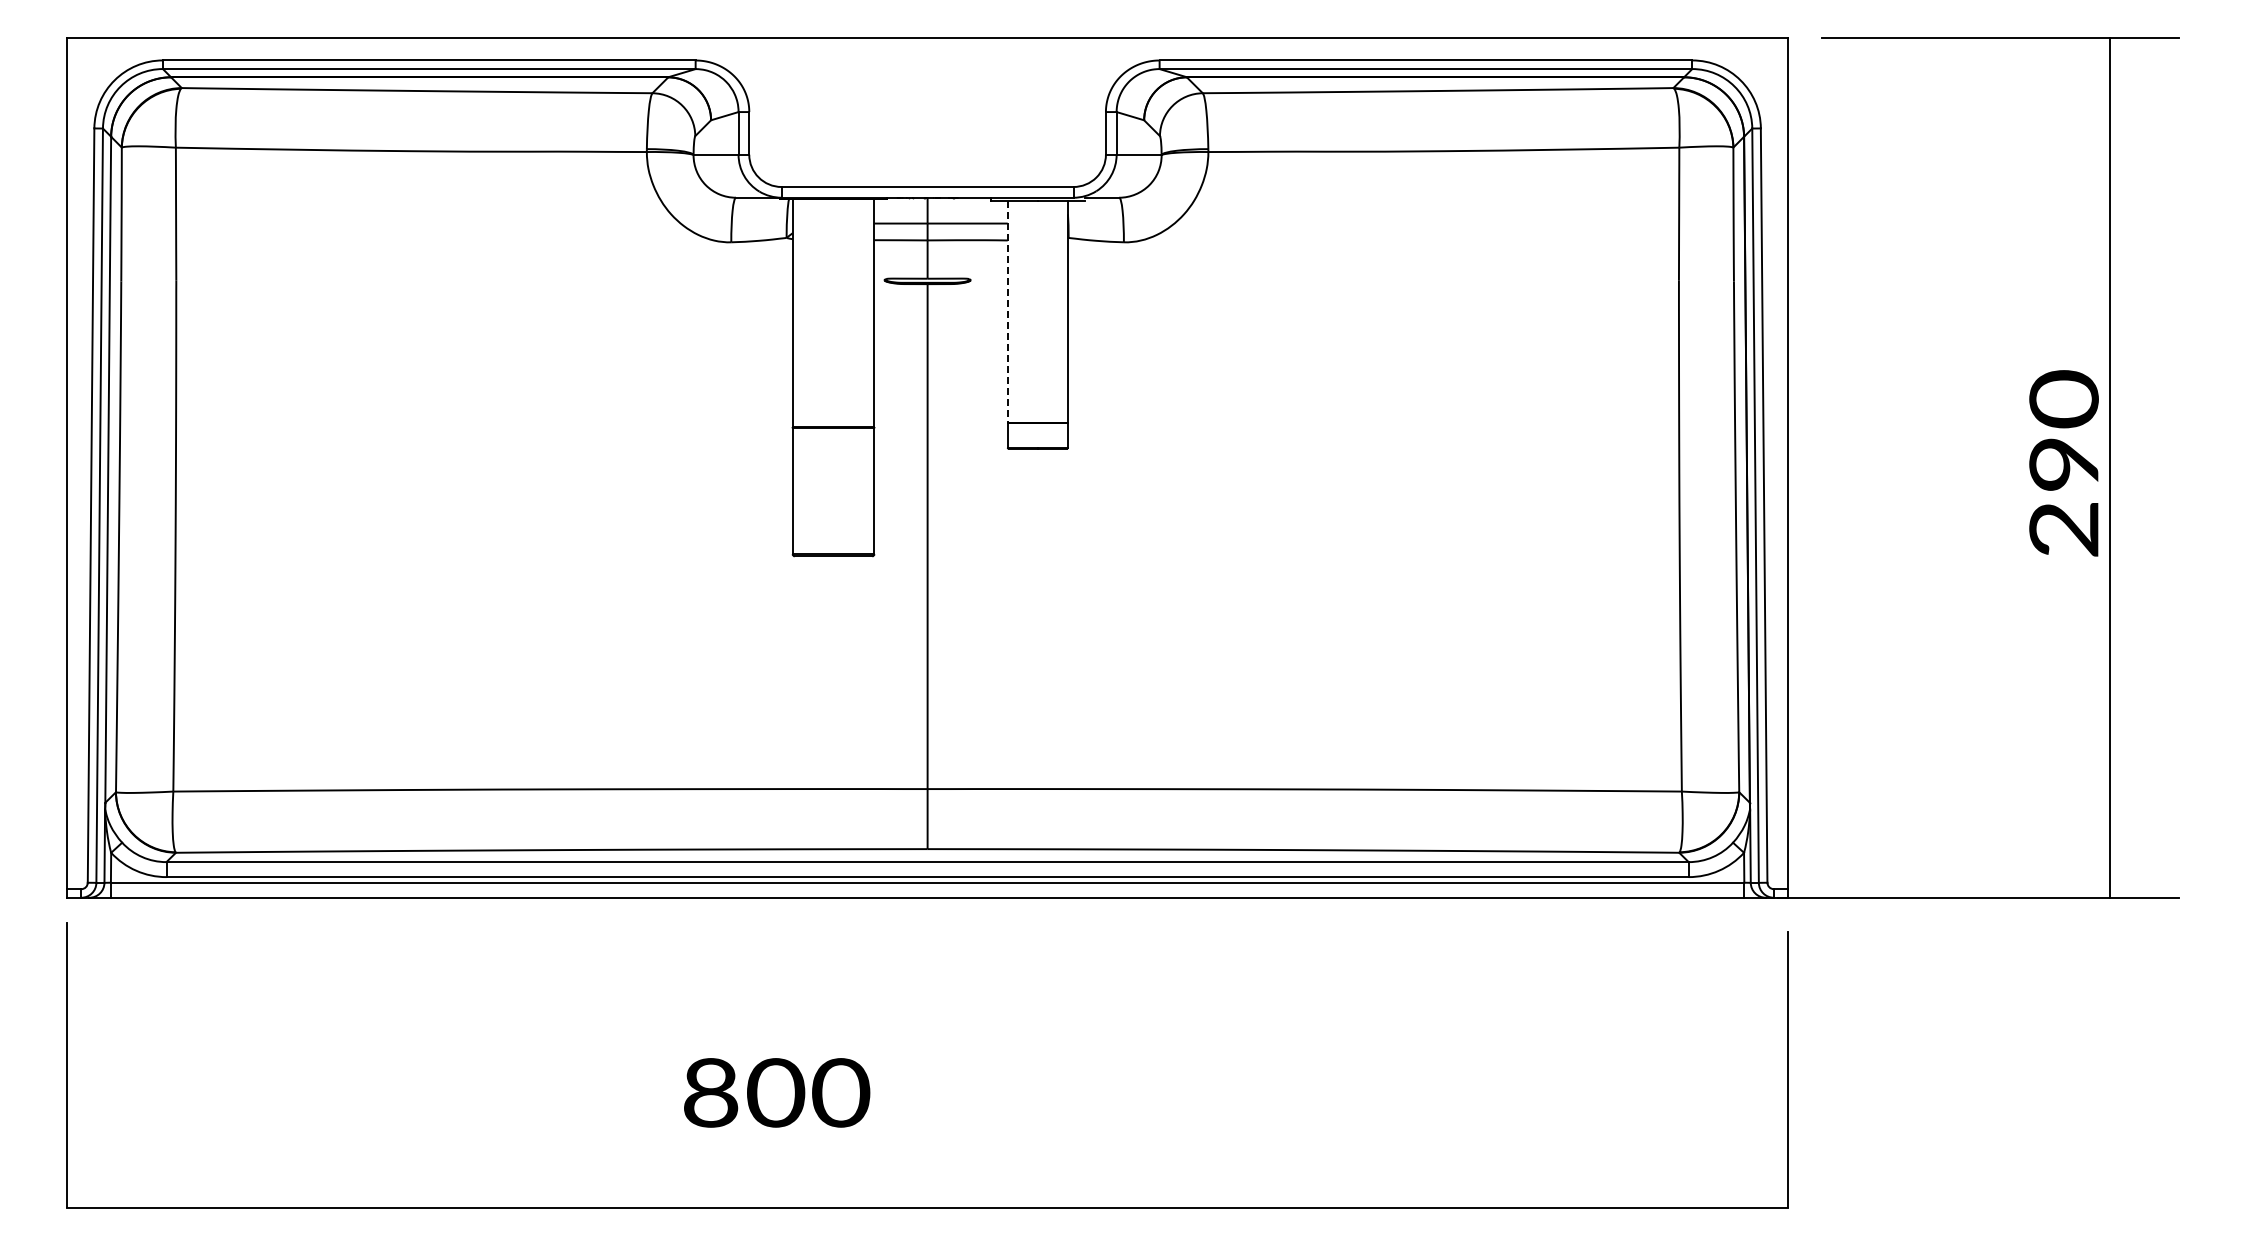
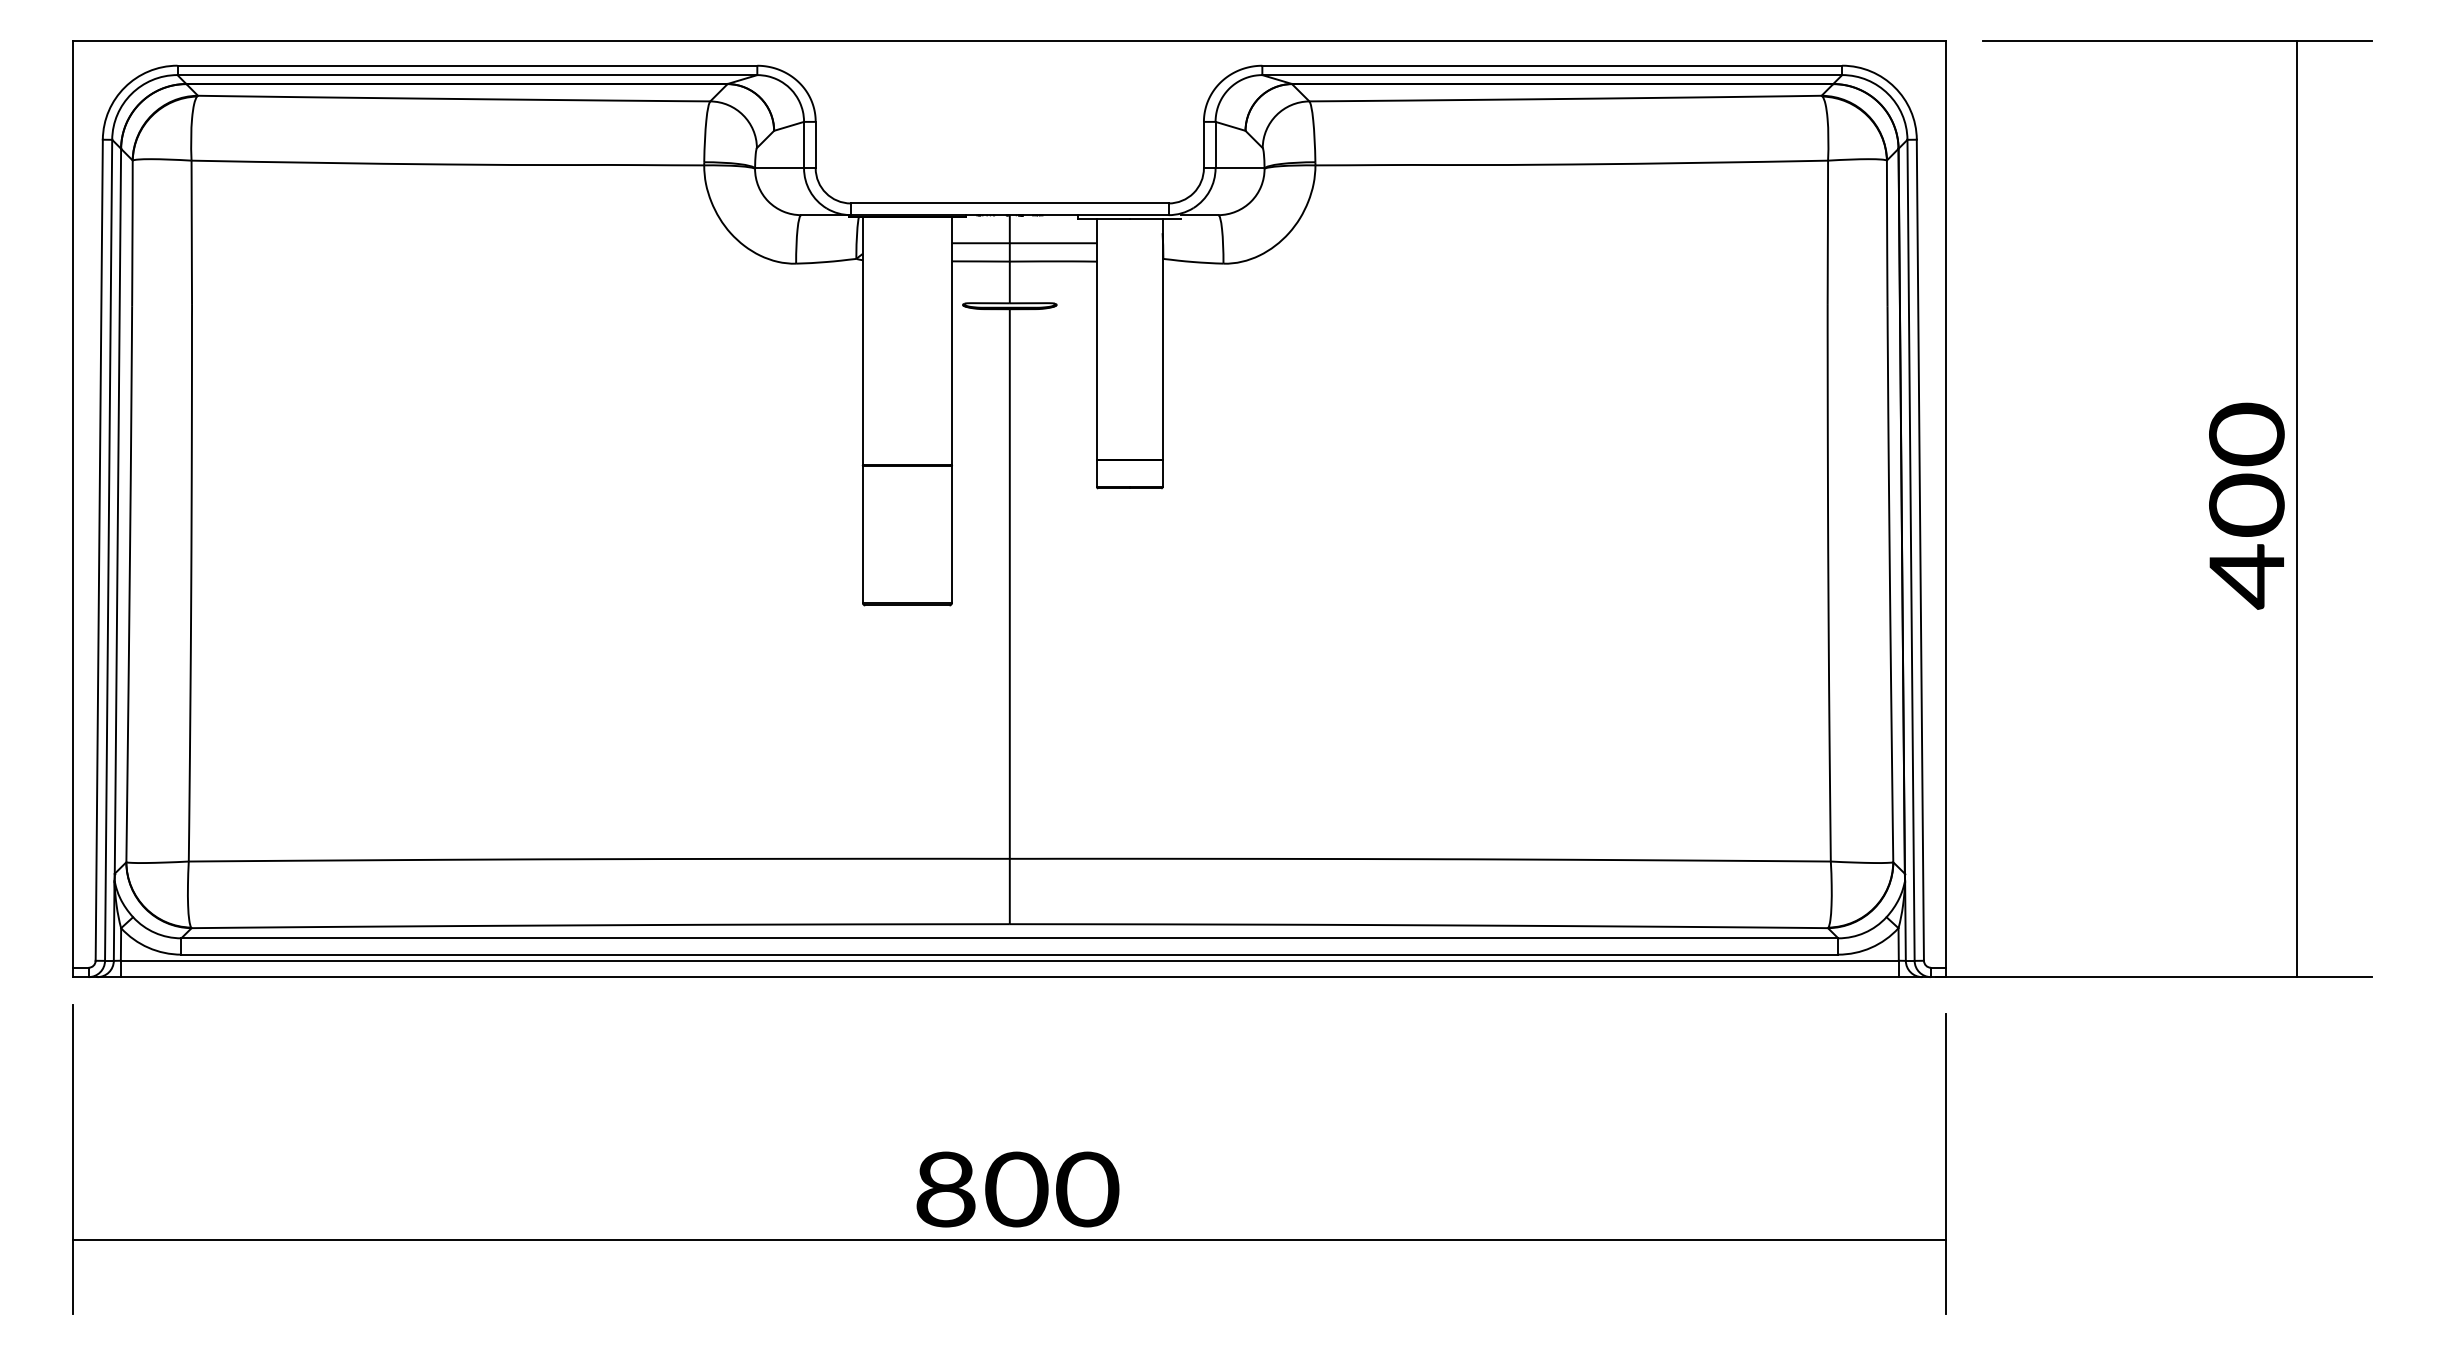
line: (1007, 312) -> (1096, 340), dashed -> solid
text: (2063, 497) -> (2246, 541), 290 -> 400
text: (777, 1092) -> (1018, 1189), moved
line: (927, 1208) -> (1009, 1240), moved

